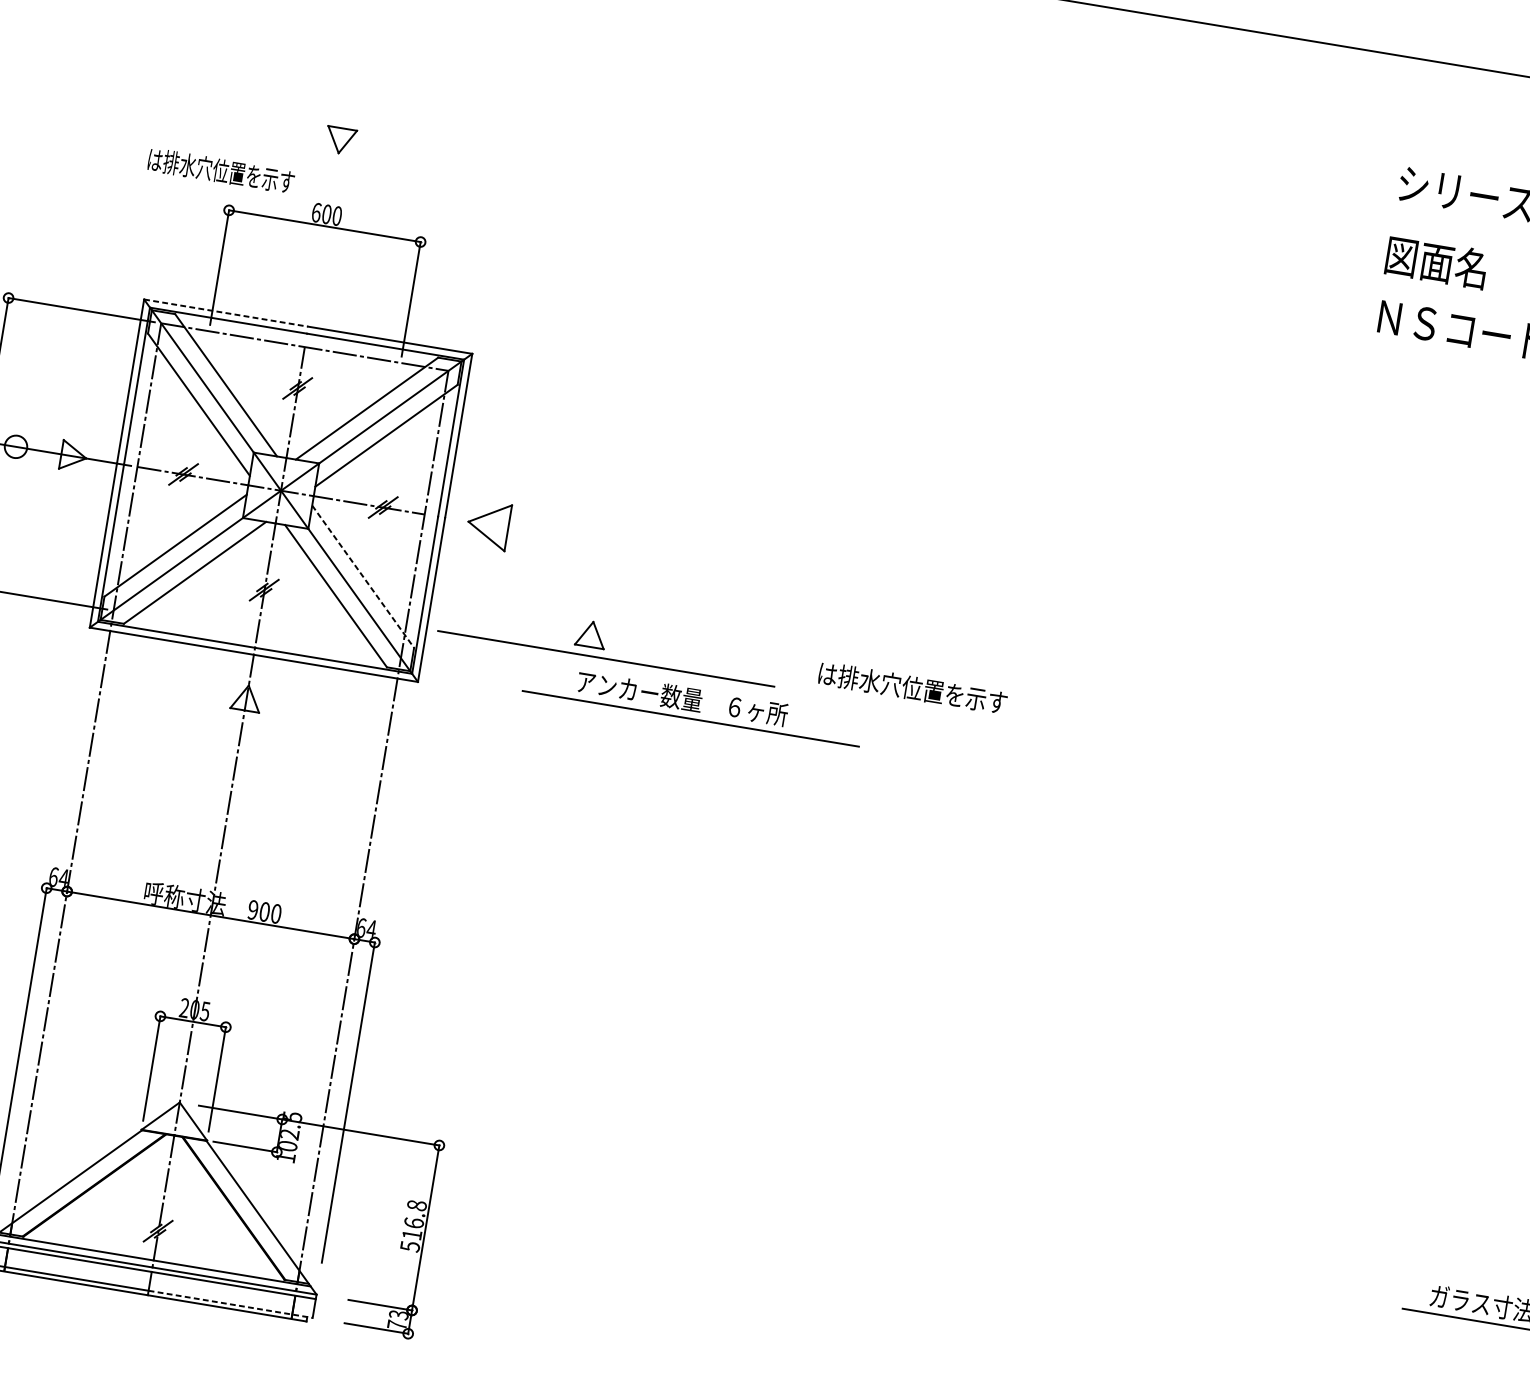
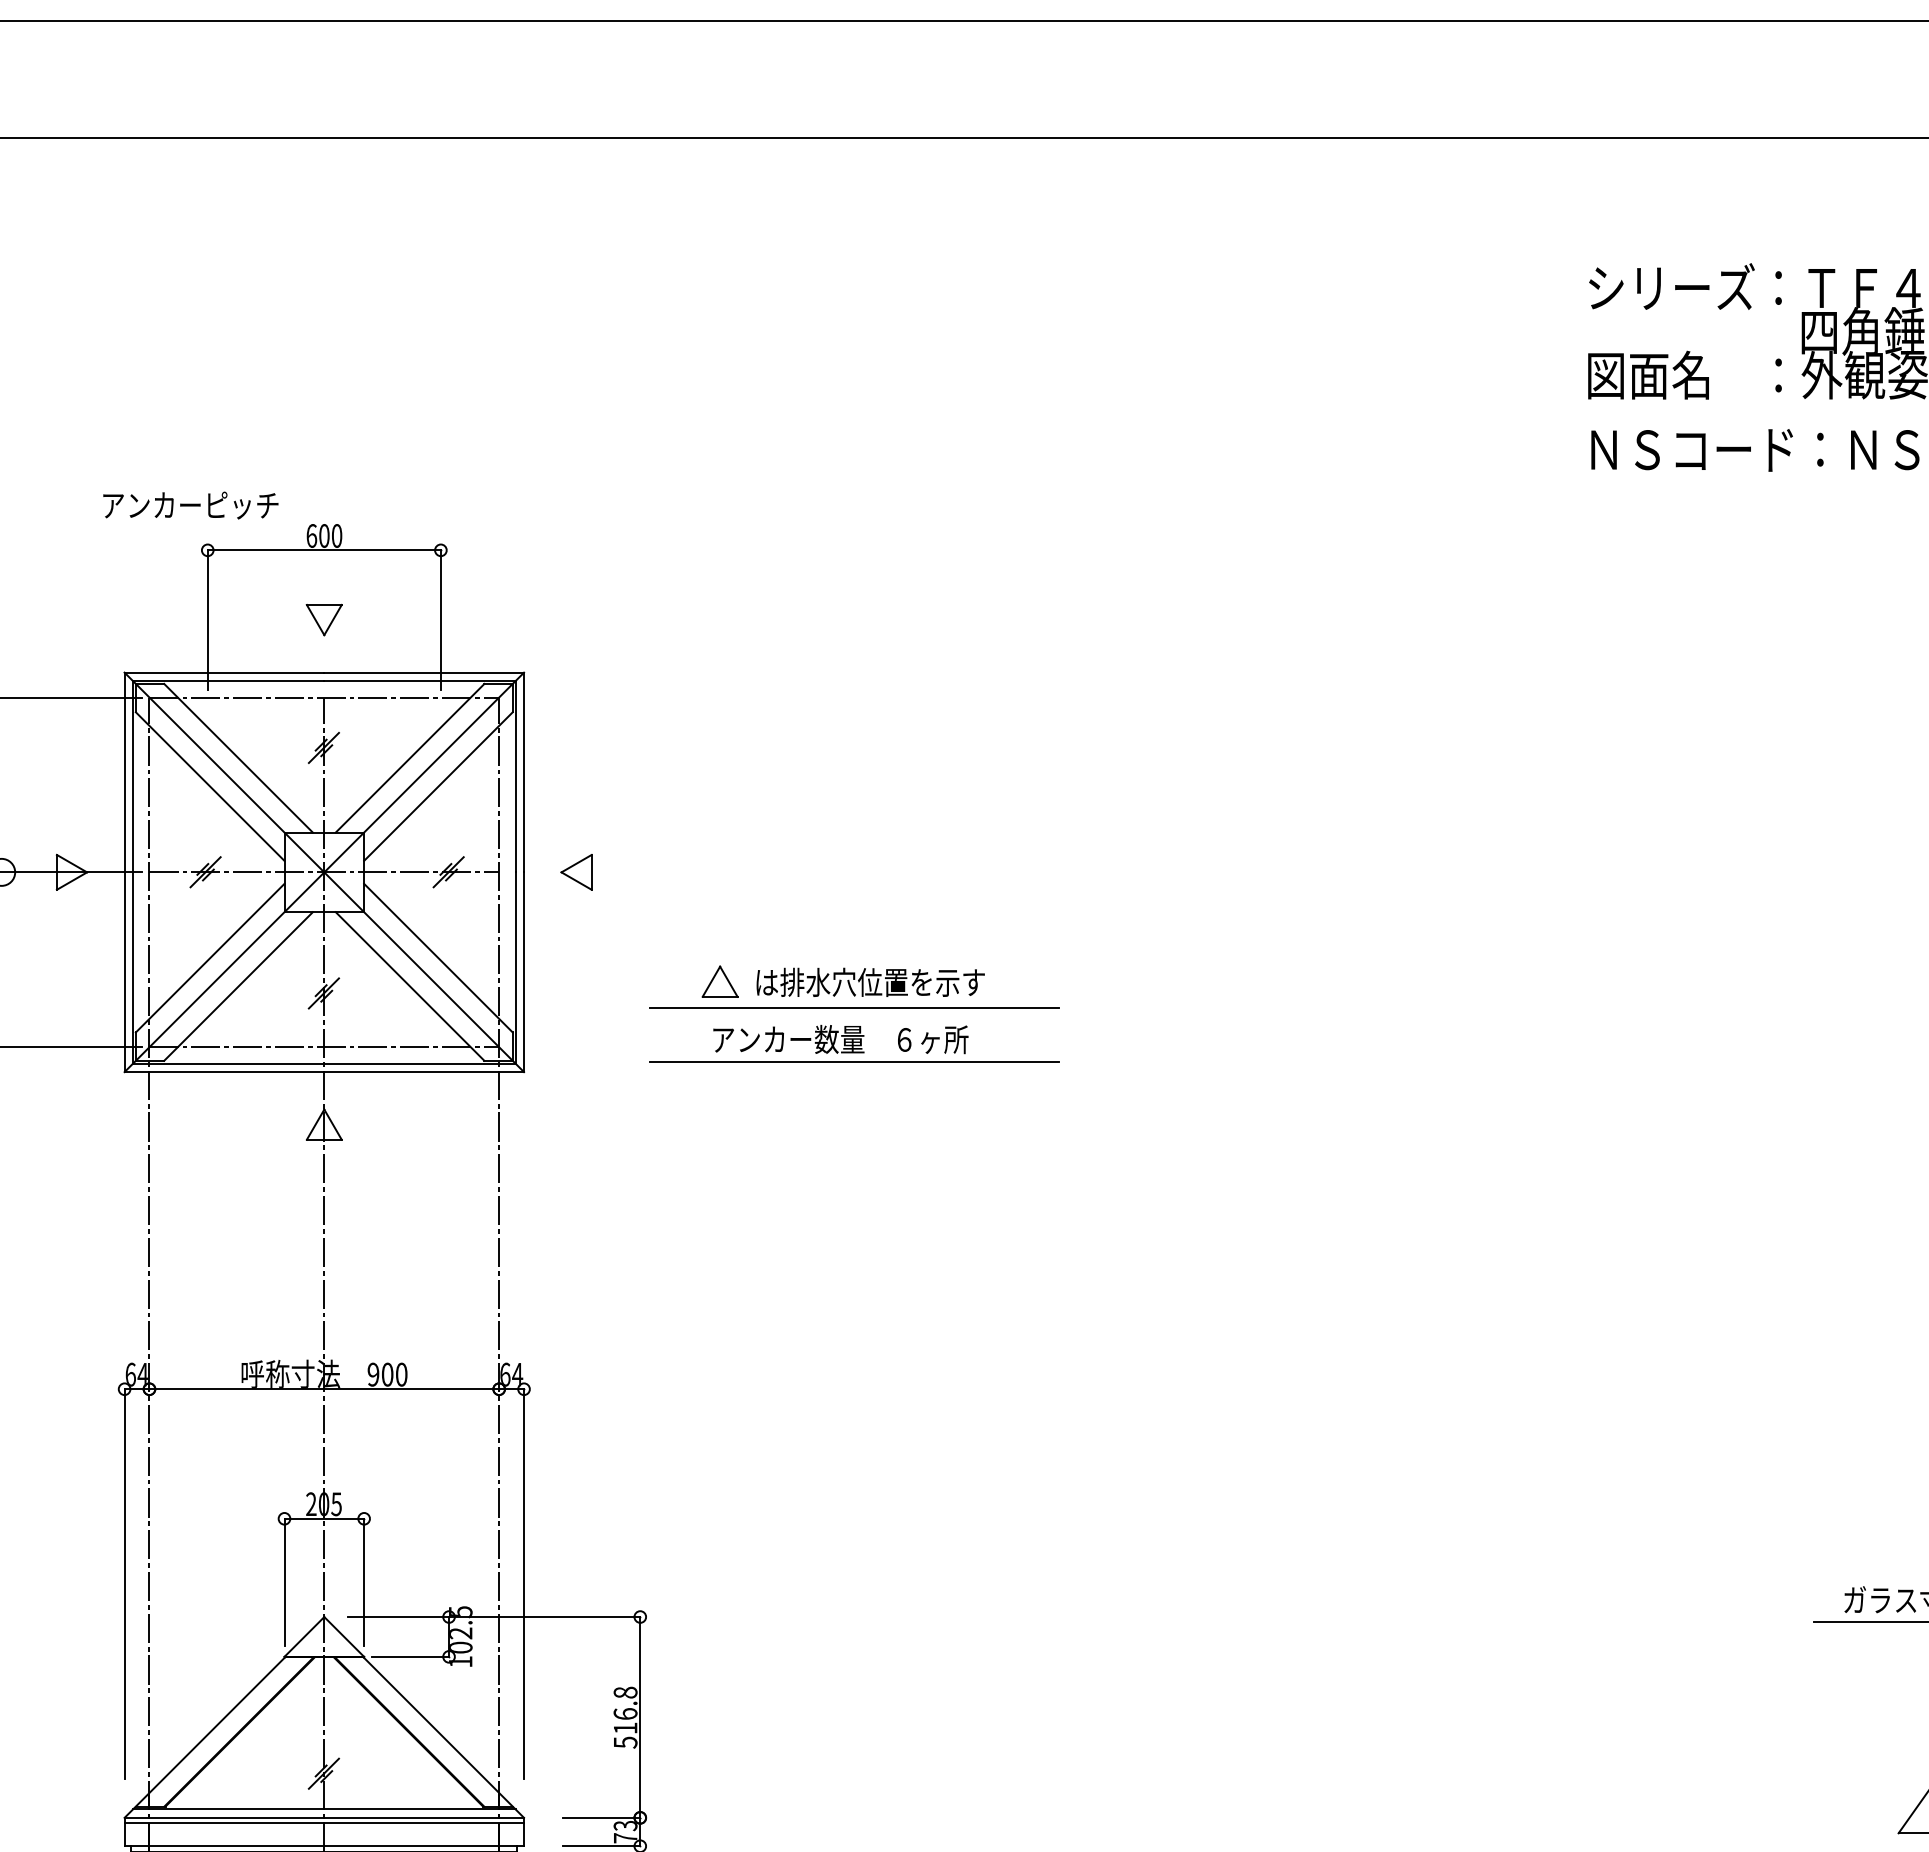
part: (340, 140) -> (323, 619), moved
text: (221, 170) -> (190, 504), は排水穴位置を示す -> アンカーピッチ
line: (226, 312) -> (224, 672), dashed -> solid
part: (488, 525) -> (576, 872), size x0.62
line: (363, 577) -> (438, 958), dashed -> solid
line: (257, 634) -> (324, 1047), added
line: (606, 658) -> (854, 1007), moved
text: (912, 687) -> (870, 981), moved
line: (230, 1304) -> (424, 1846), dashed -> solid

